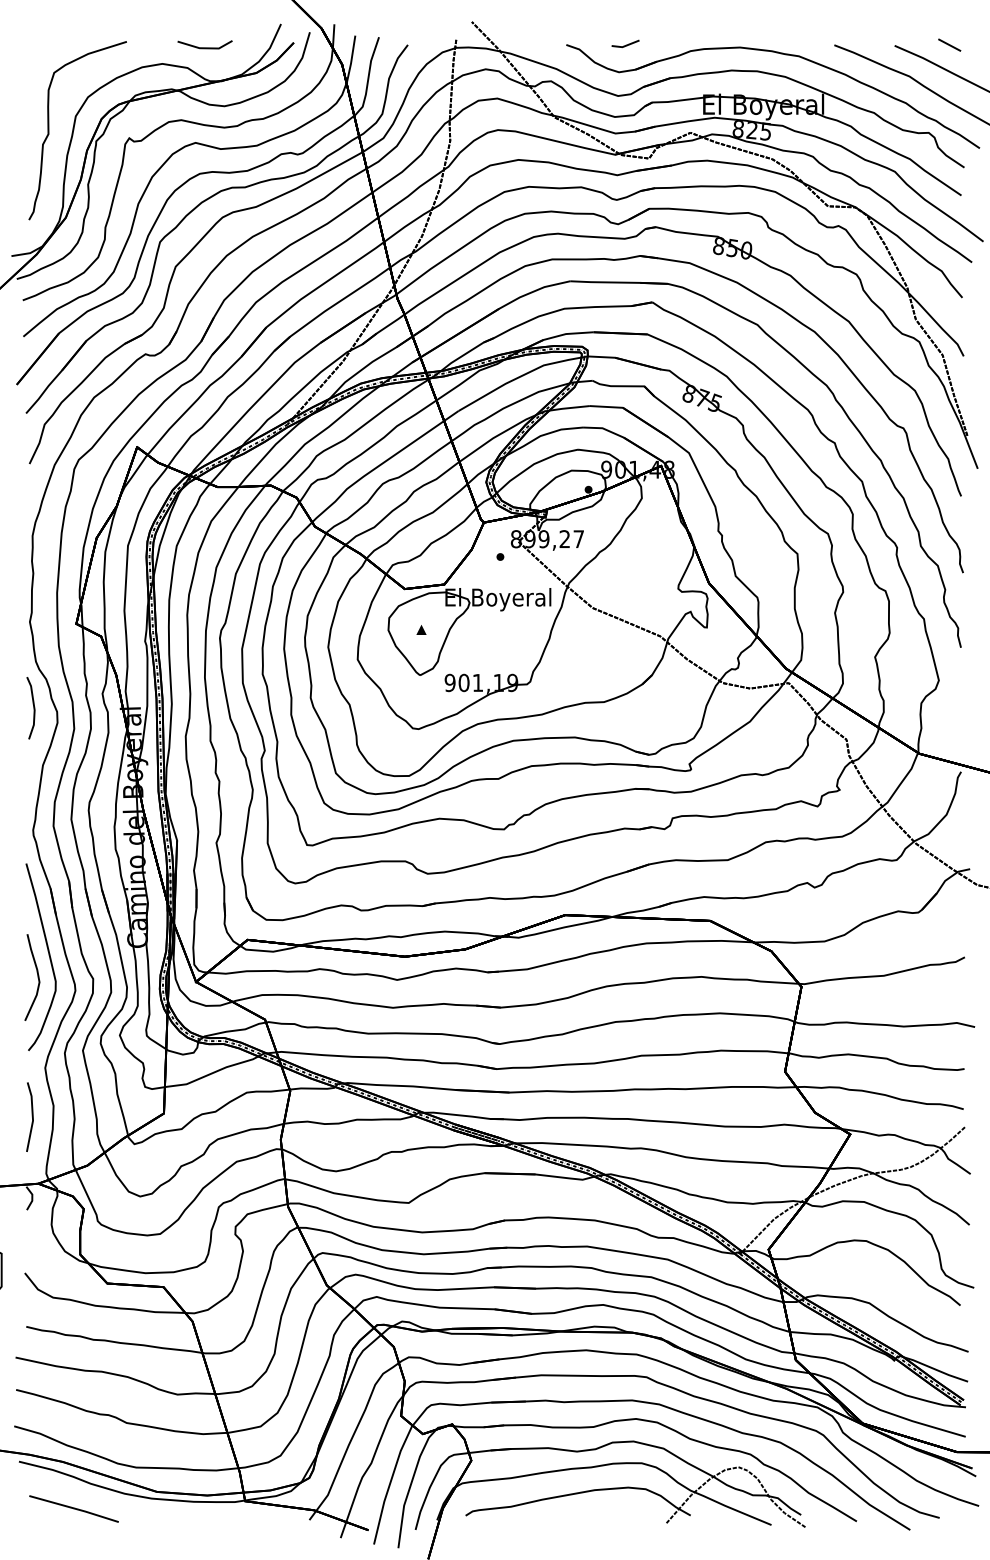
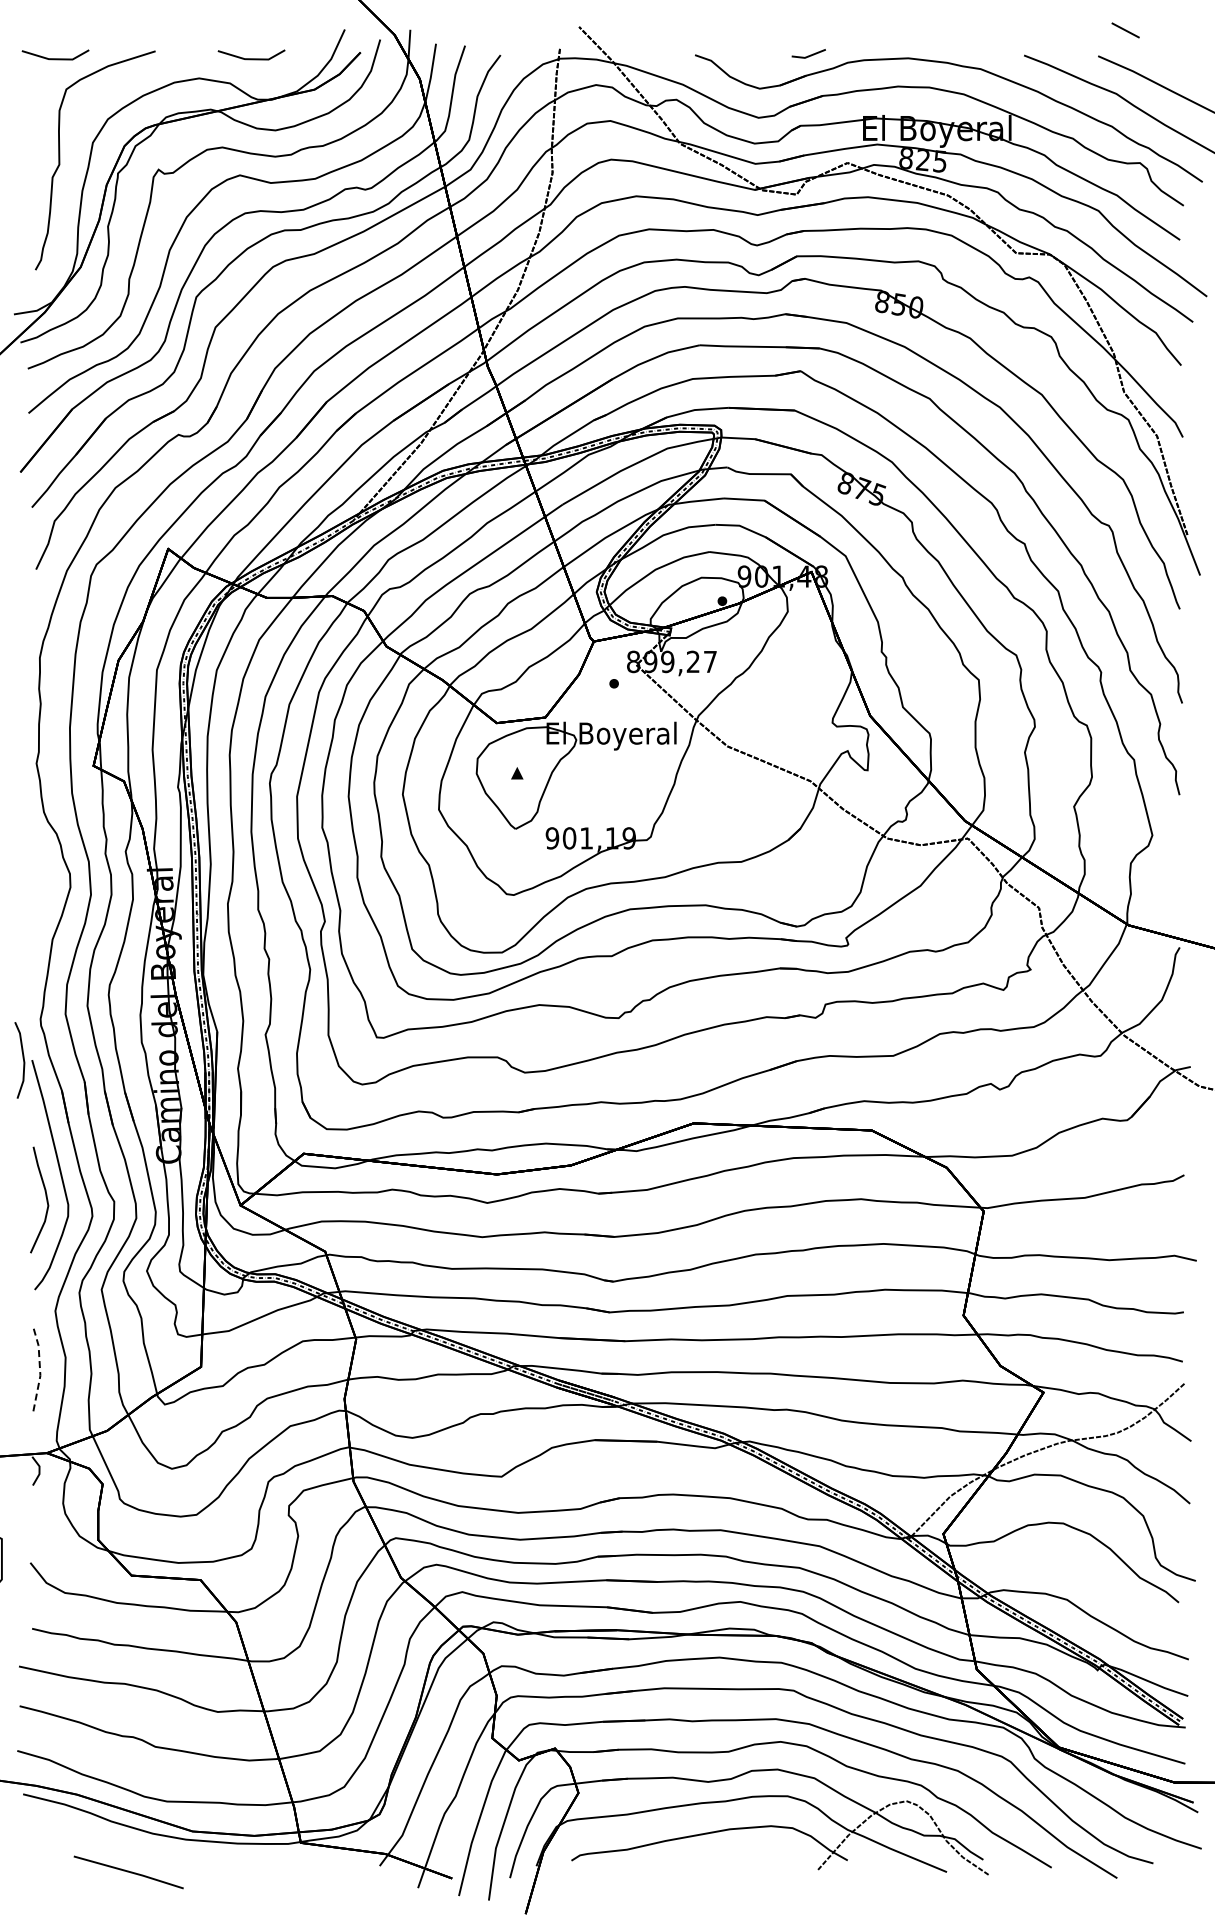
line: (625, 45) -> (808, 55), moved
line: (949, 45) -> (1125, 30), moved
line: (45, 47) -> (55, 58), added
line: (33, 706) -> (22, 1058), moved
line: (33, 1117) -> (40, 1371), solid -> dashed
line: (73, 1509) -> (128, 1872), moved

